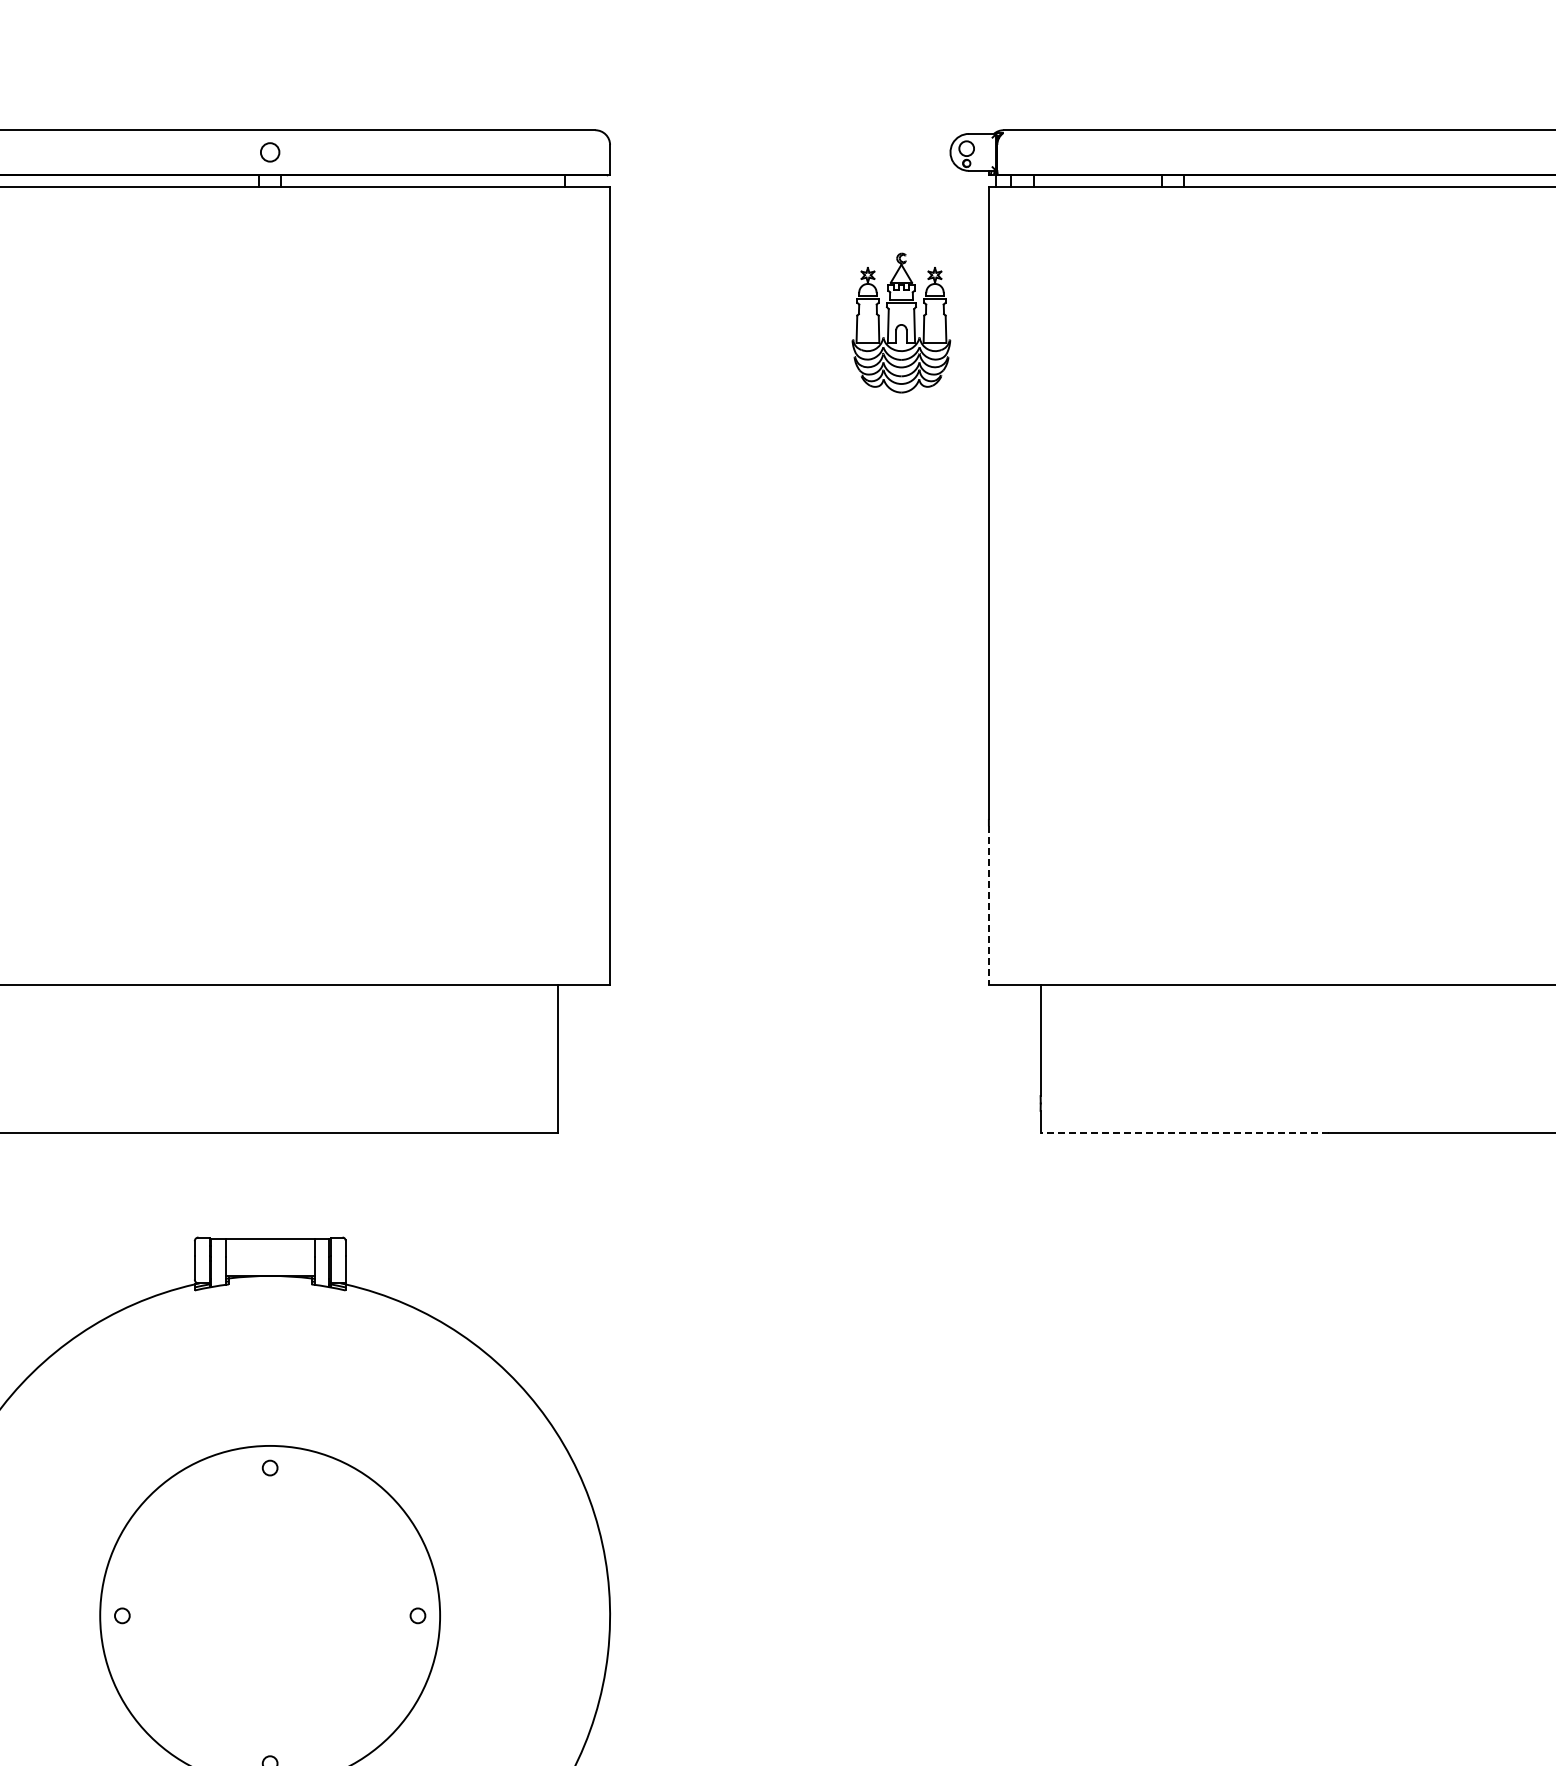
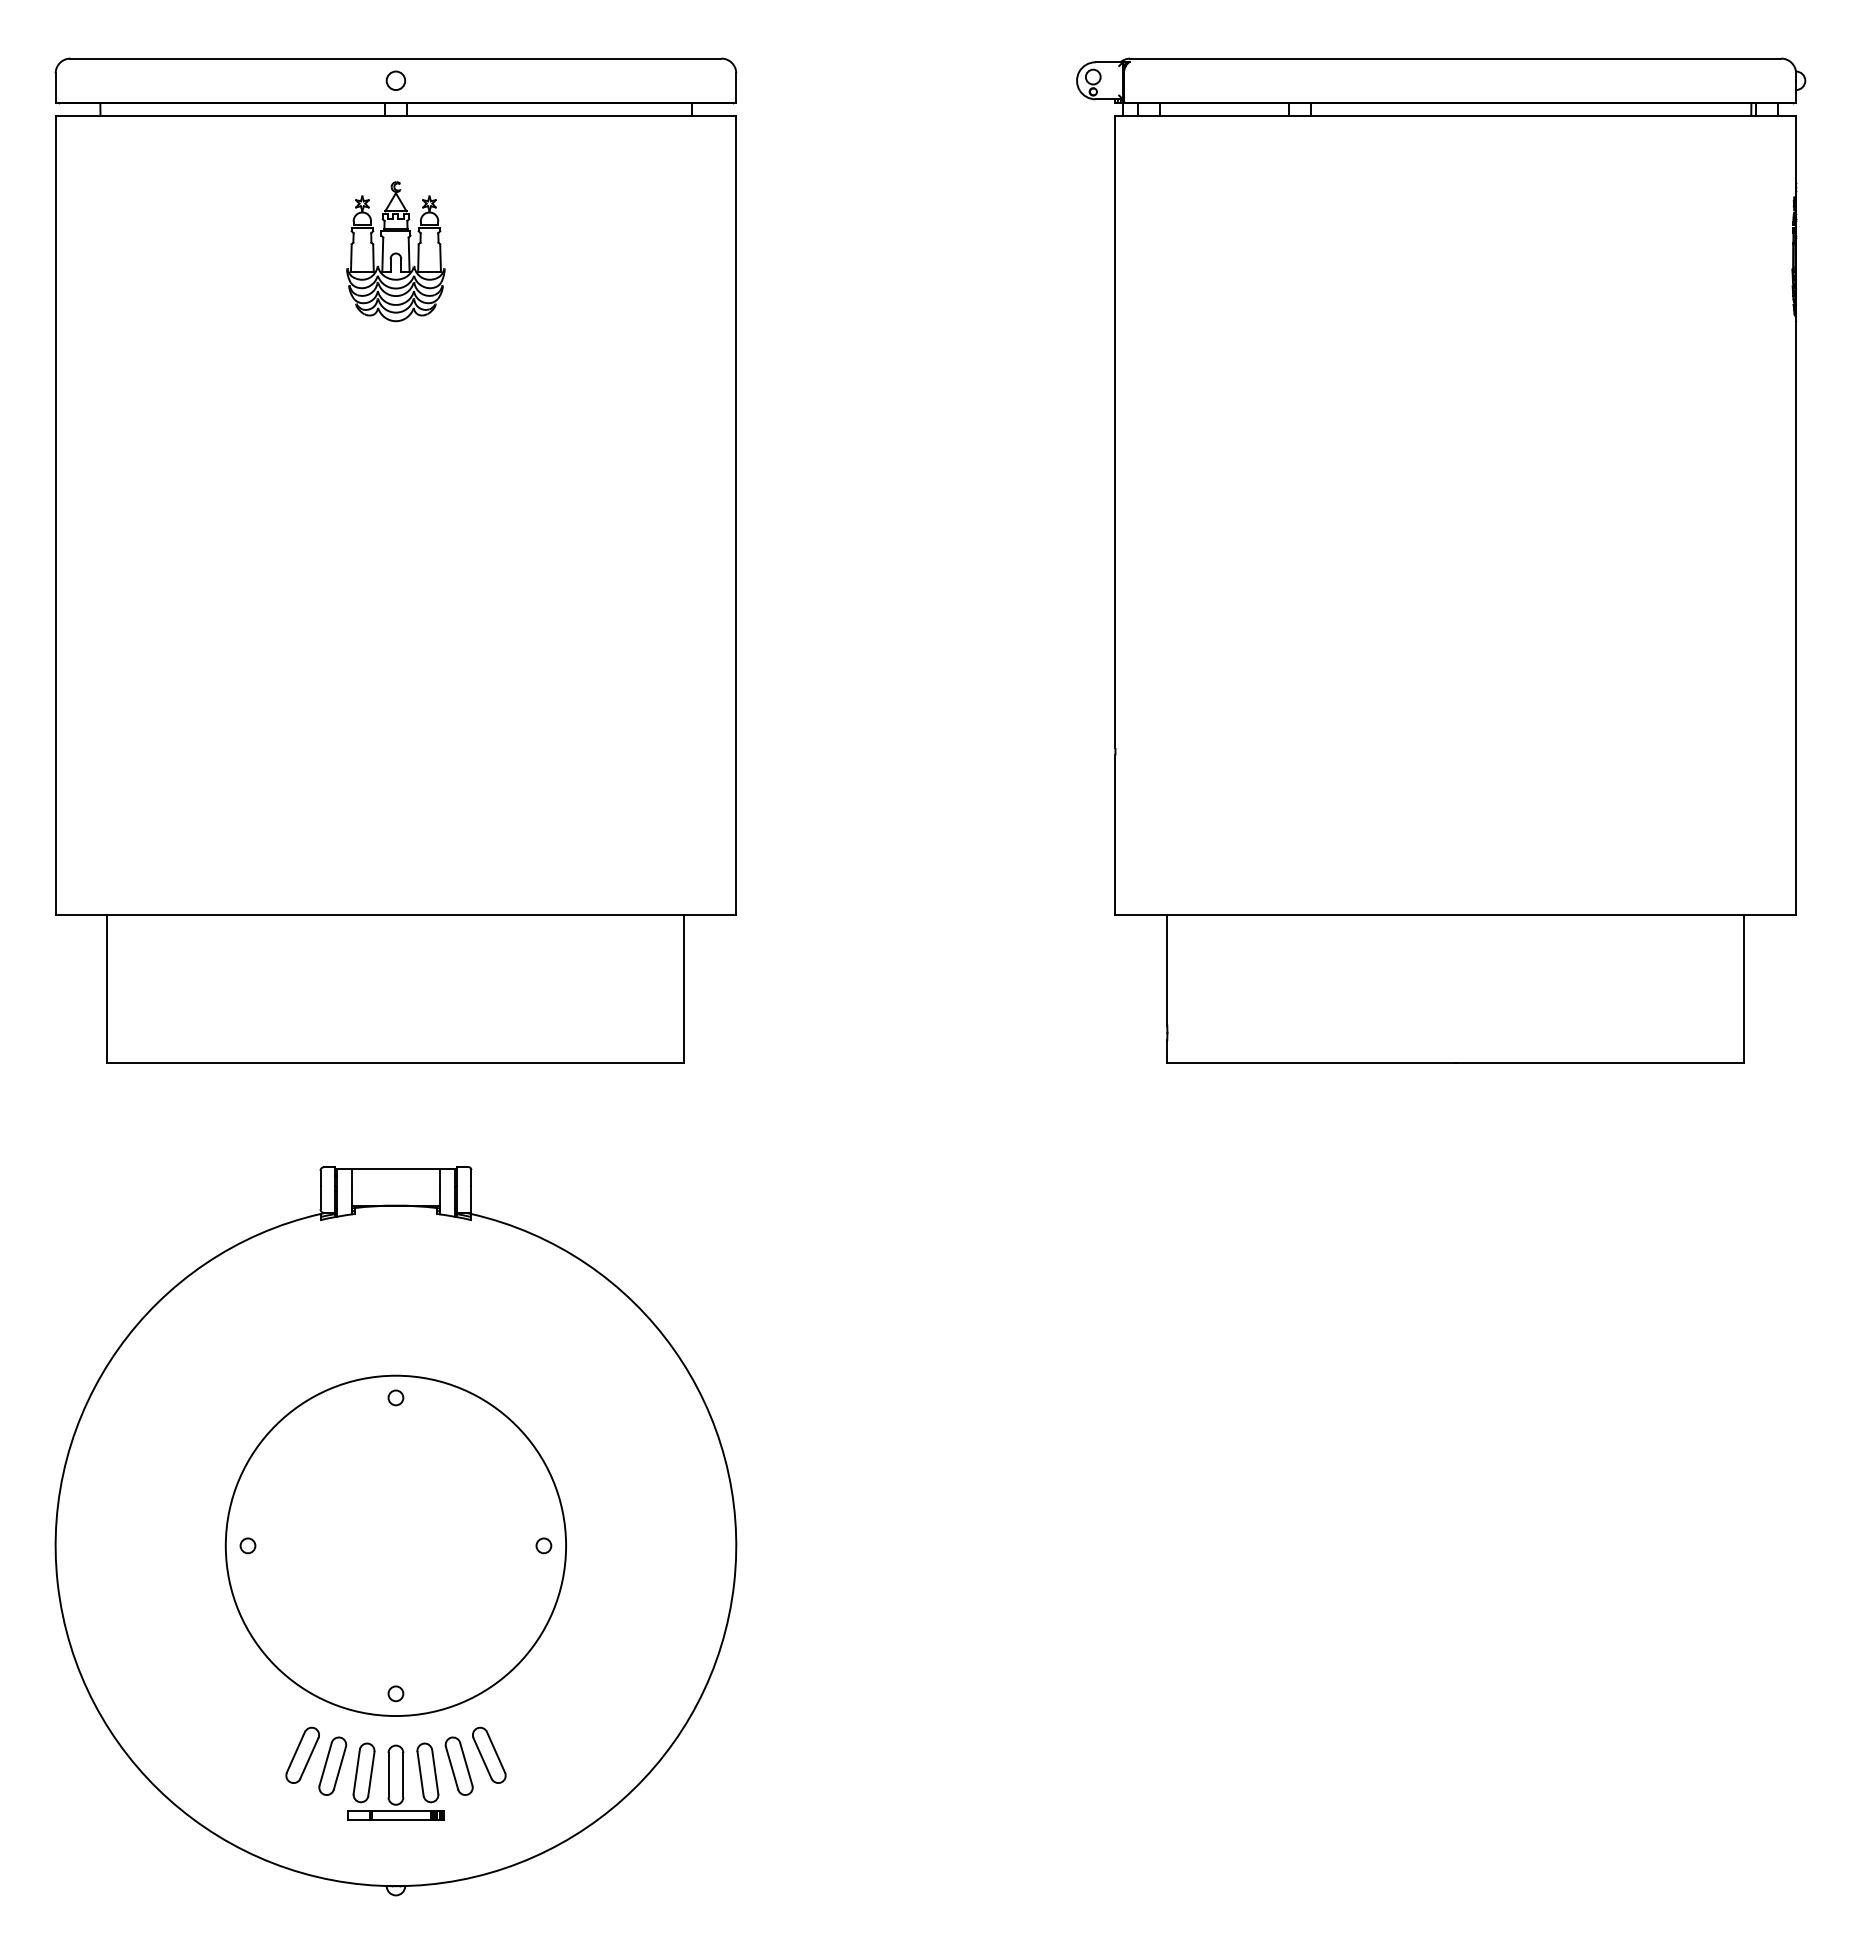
part: (901, 322) -> (395, 251), moved
line: (988, 906) -> (1115, 835), dashed -> solid
line: (1184, 1133) -> (1311, 1062), dashed -> solid

